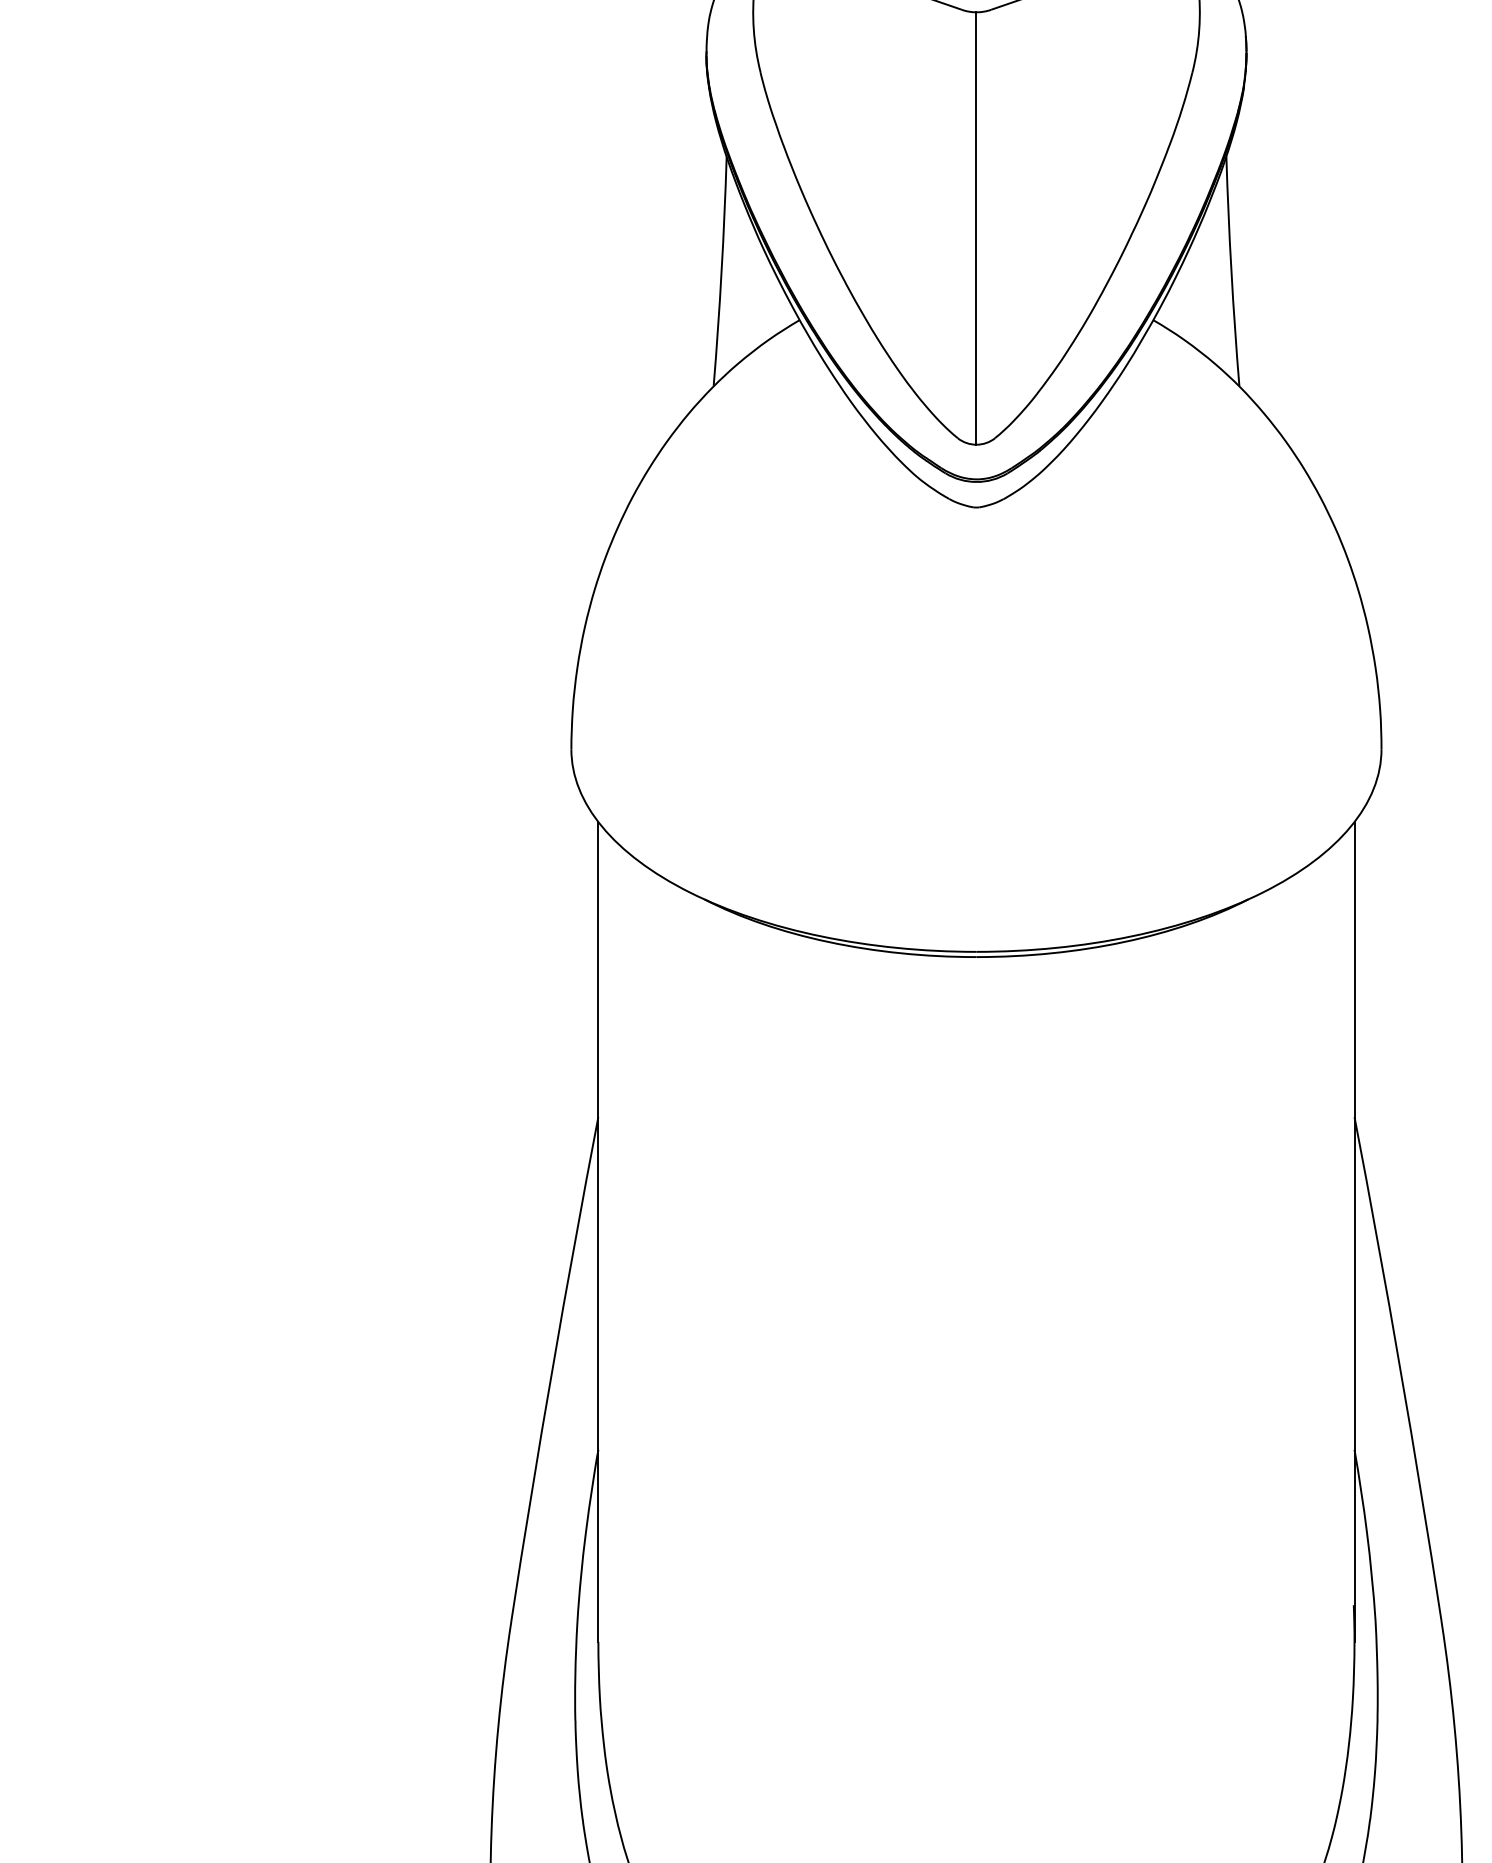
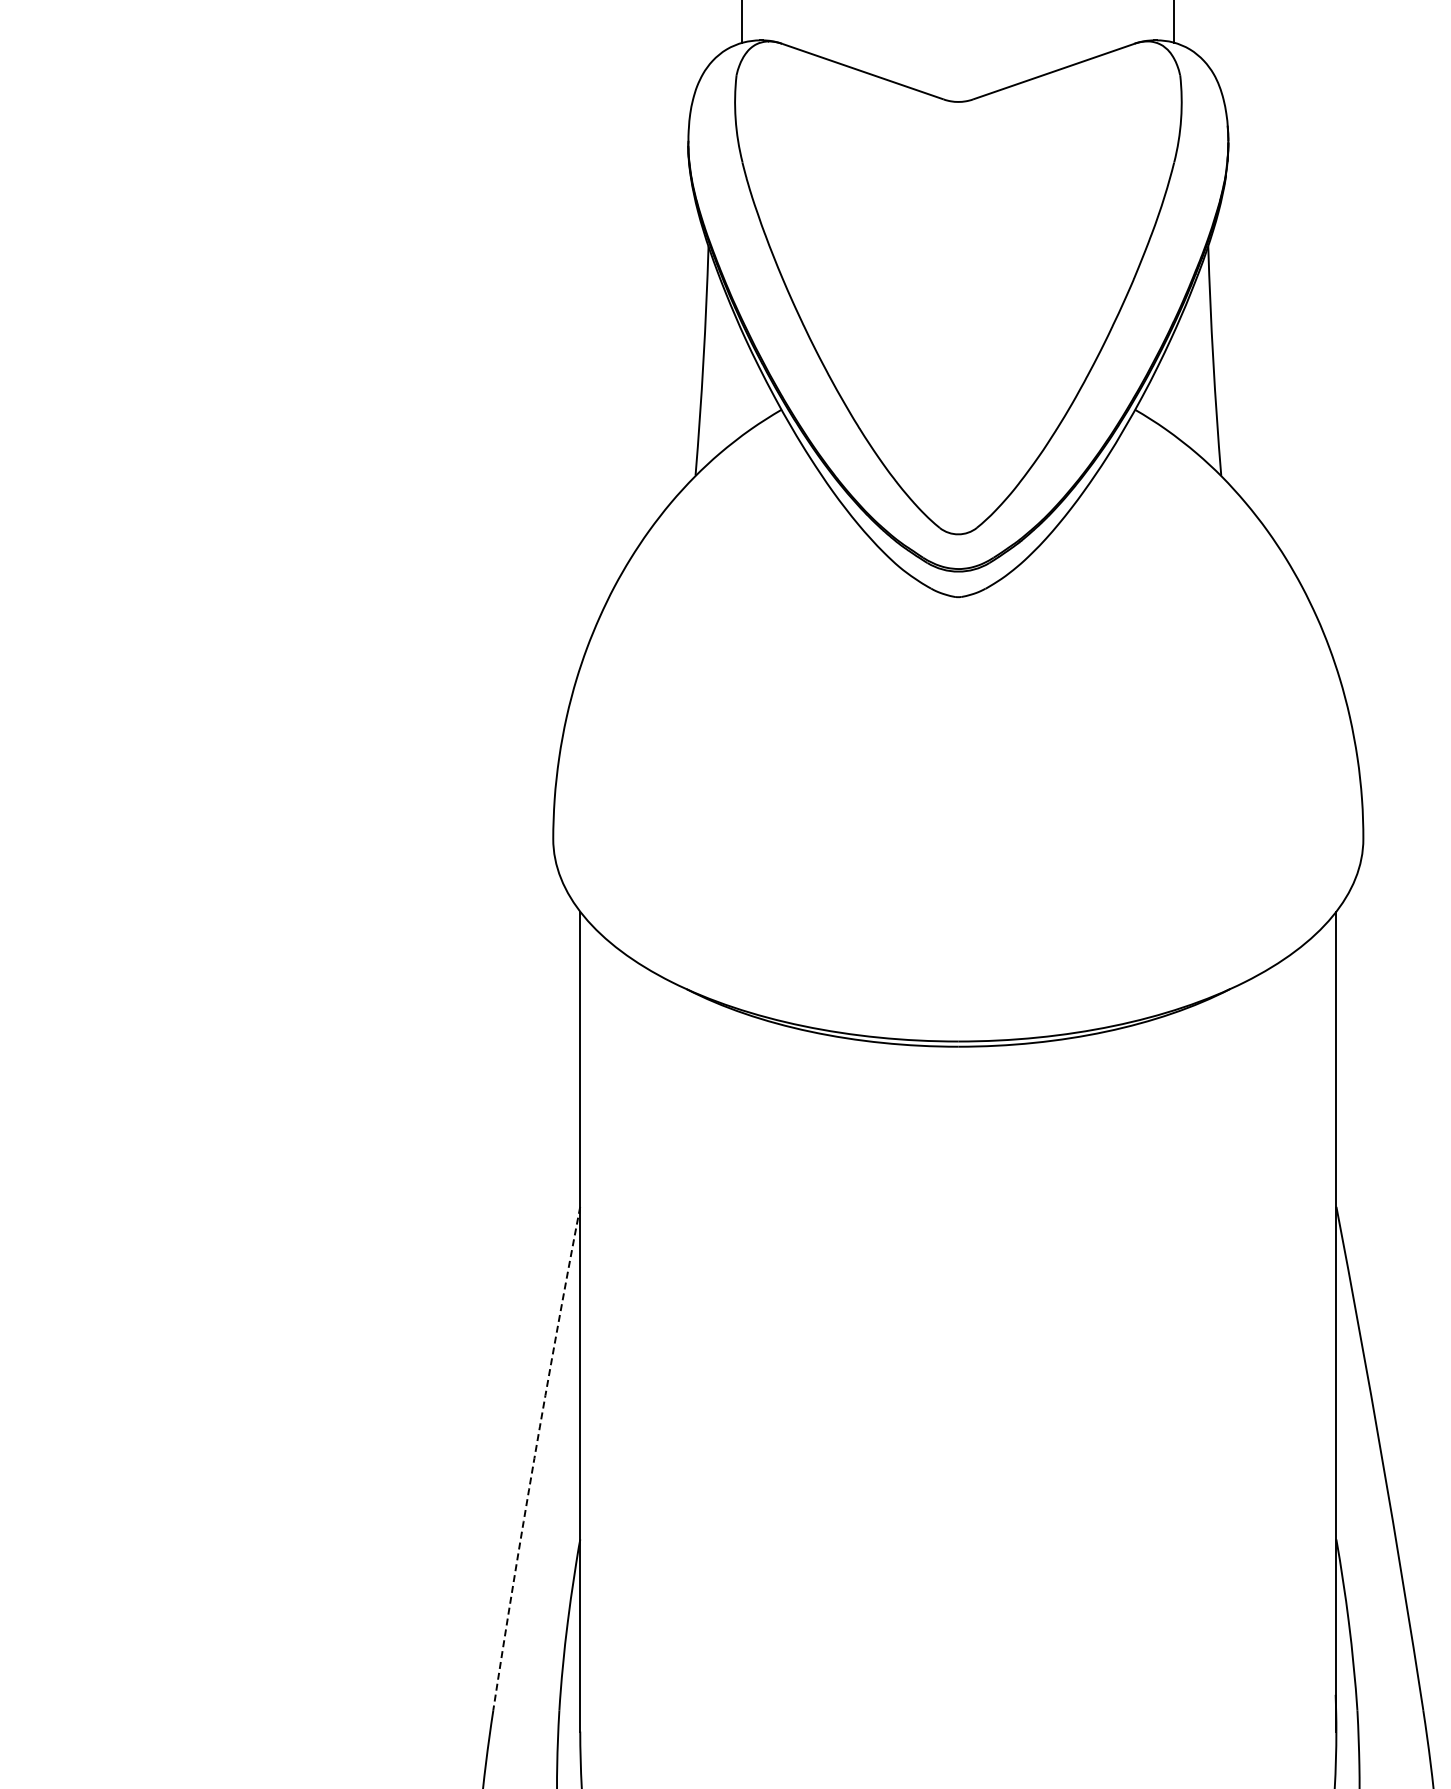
line: (976, 228) -> (958, 318), removed
arc: (552, 1368) -> (534, 1458), solid -> dashed

